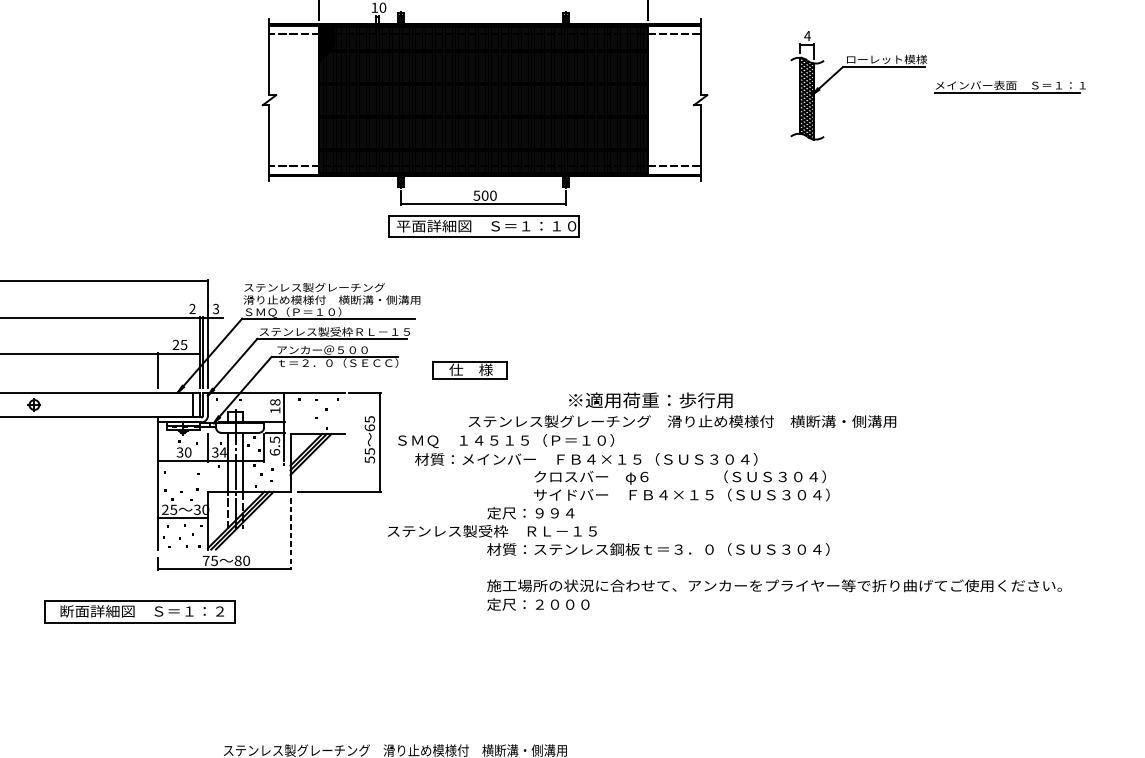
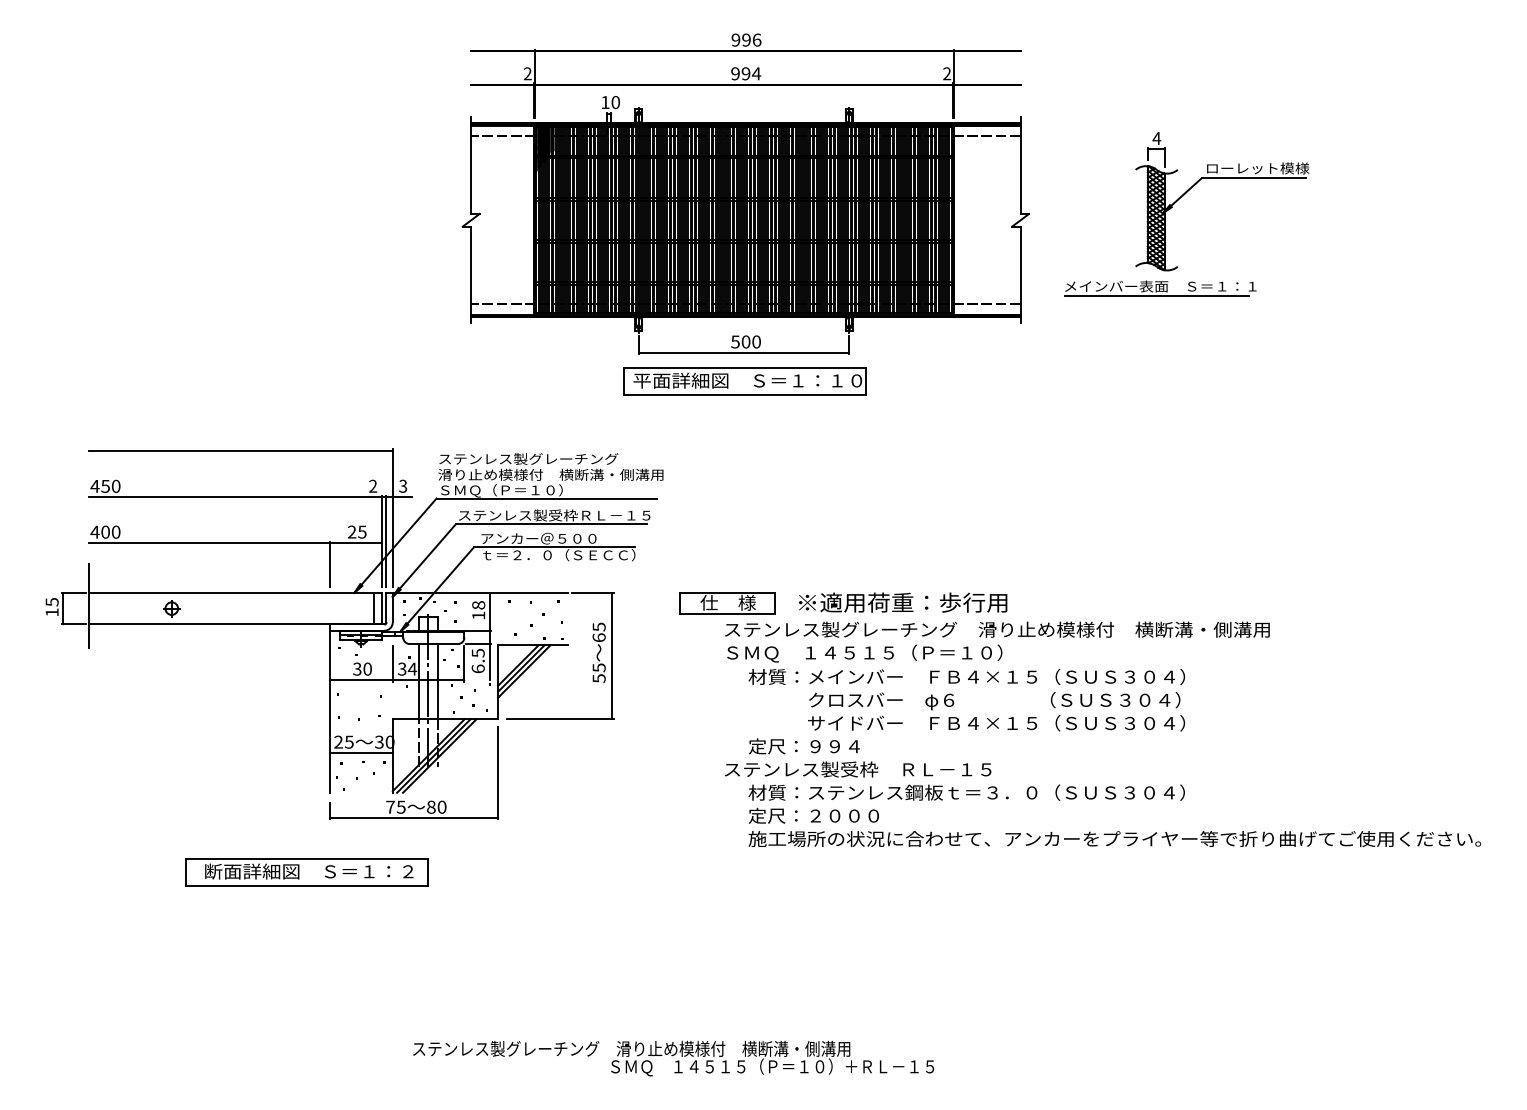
part: (1010, 87) -> (1160, 288), moved
part: (470, 370) -> (727, 603), moved
text: (651, 400) -> (903, 602), moved
text: (577, 449) -> (955, 664), moved
text: (492, 531) -> (858, 769), moved
line: (290, 534) -> (498, 773), dashed -> solid
text: (538, 604) -> (813, 815), moved

